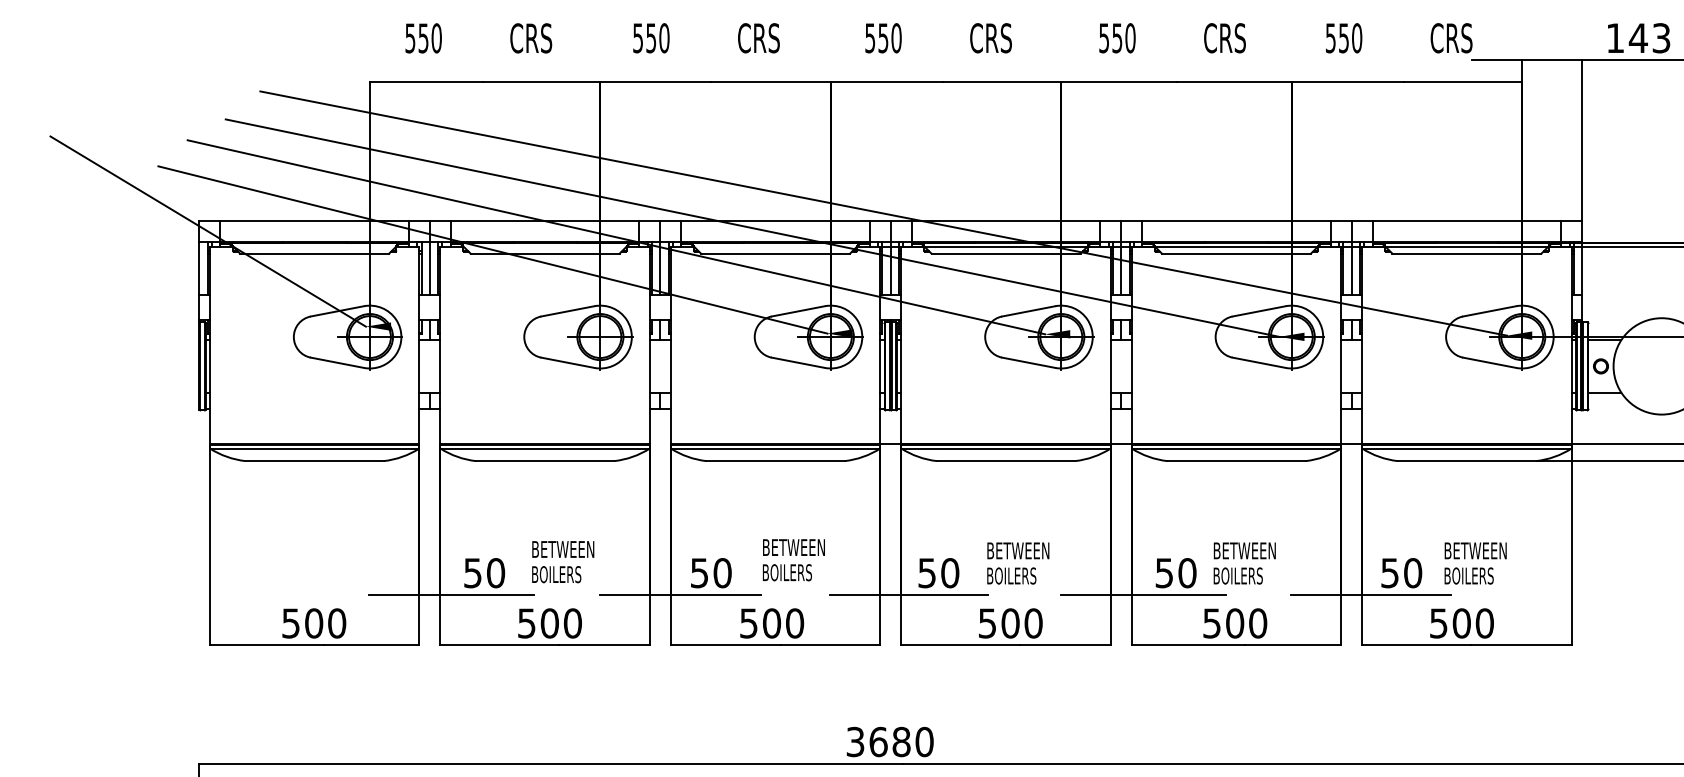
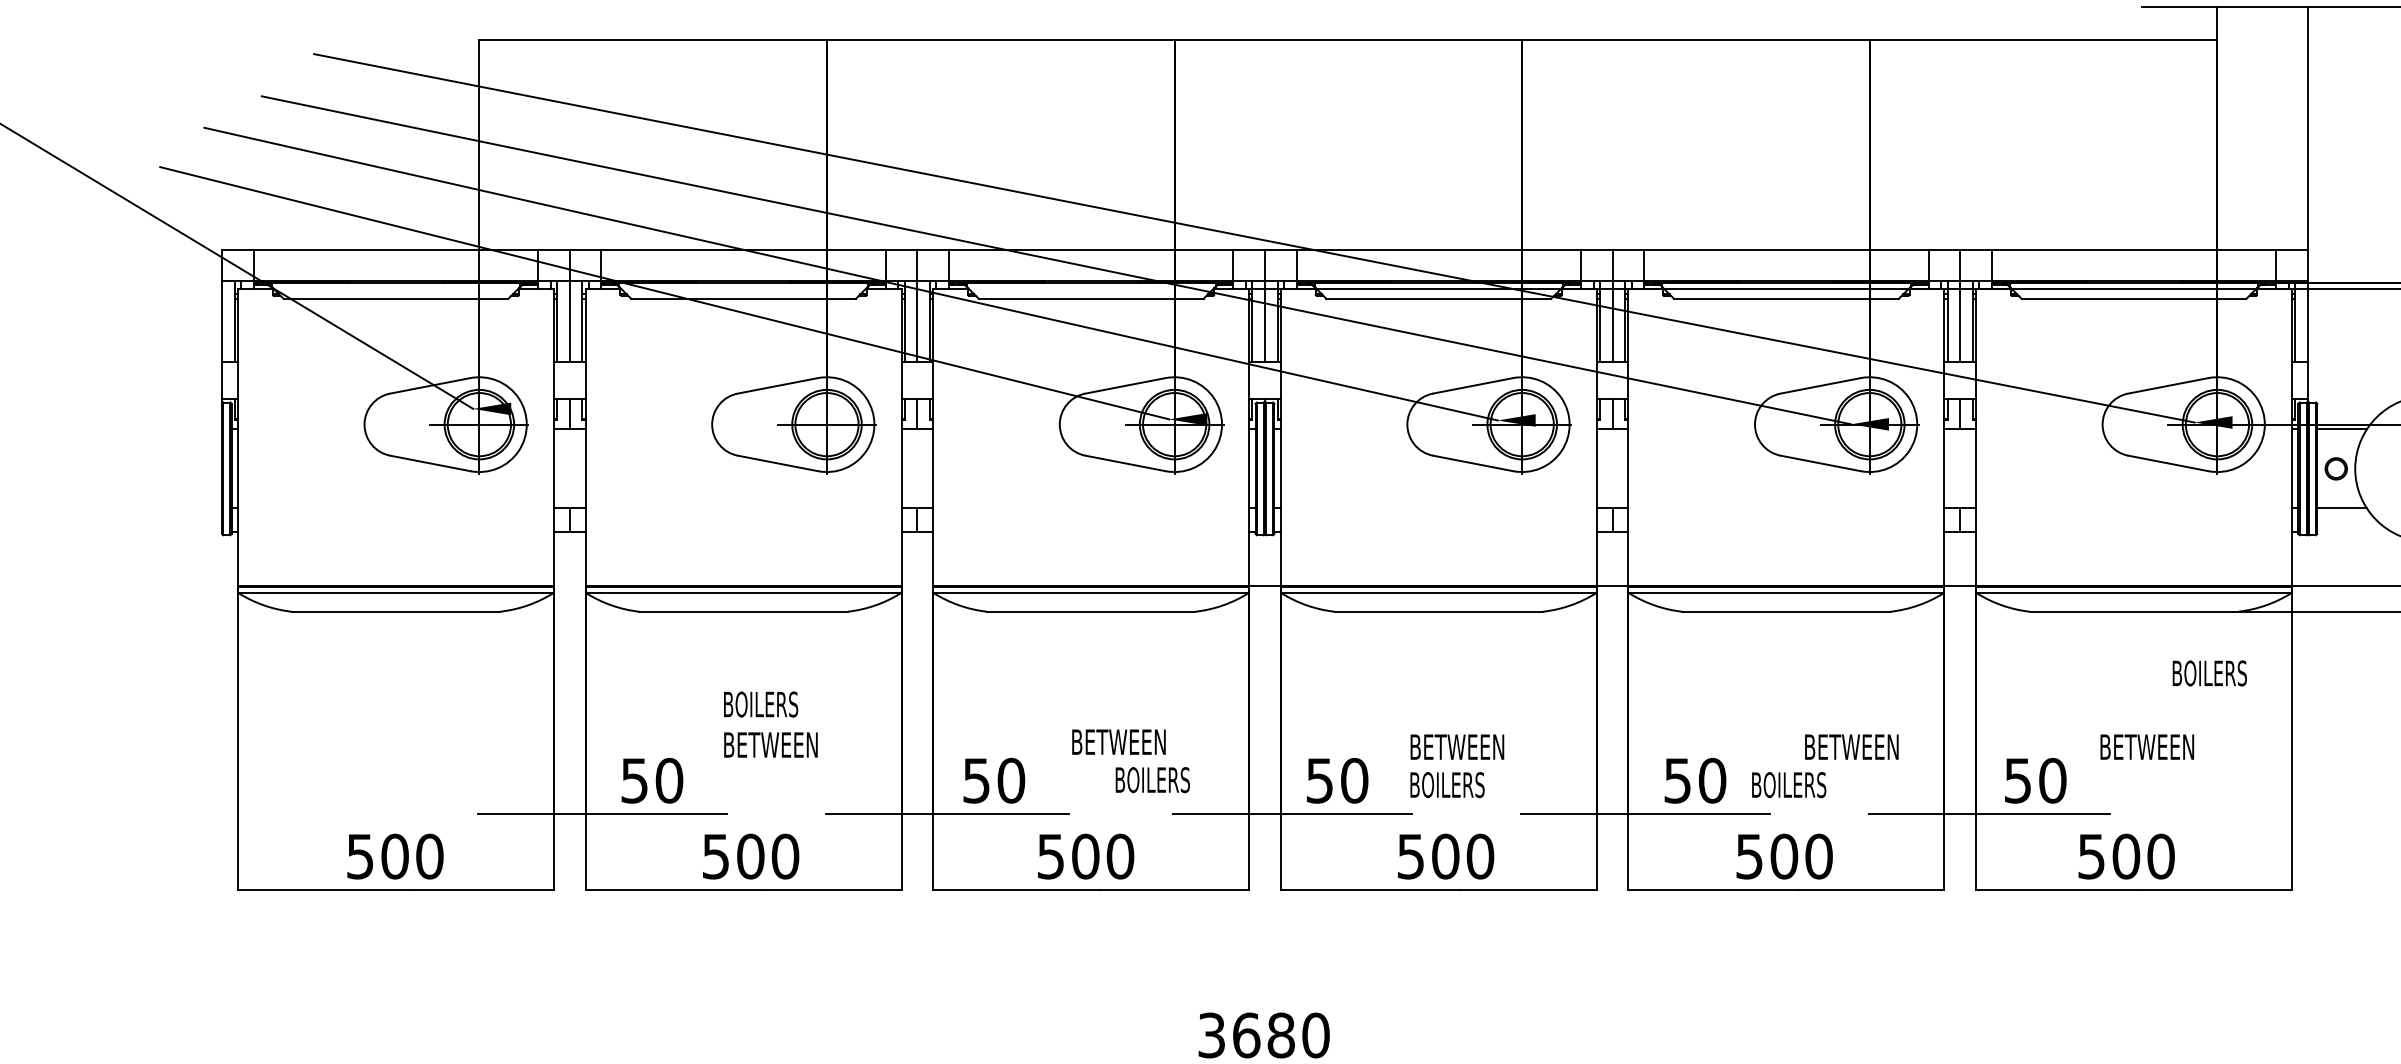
text: (1244, 550) -> (1851, 746), moved
text: (786, 572) -> (1151, 779), moved
text: (556, 574) -> (760, 704), moved
text: (1468, 575) -> (2208, 672), moved

